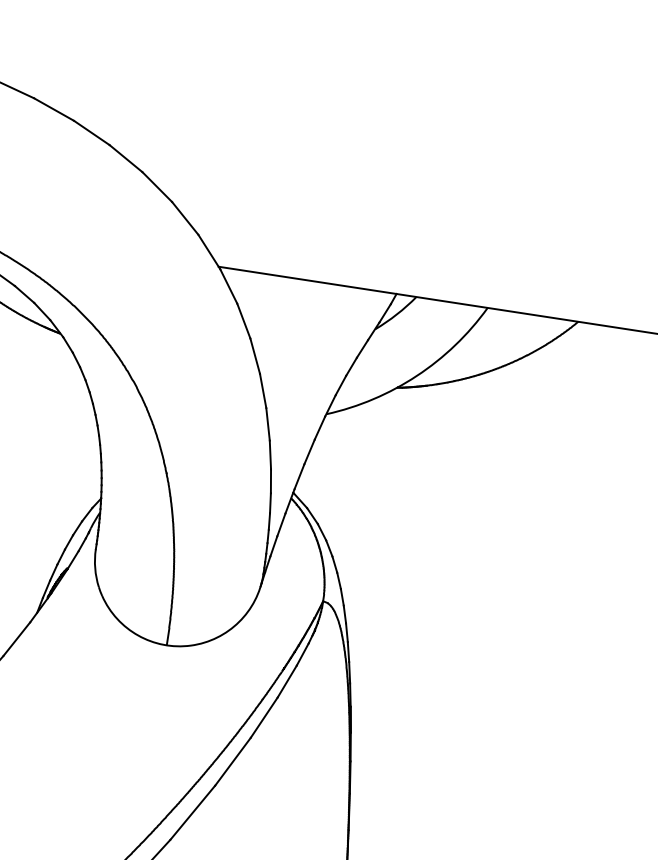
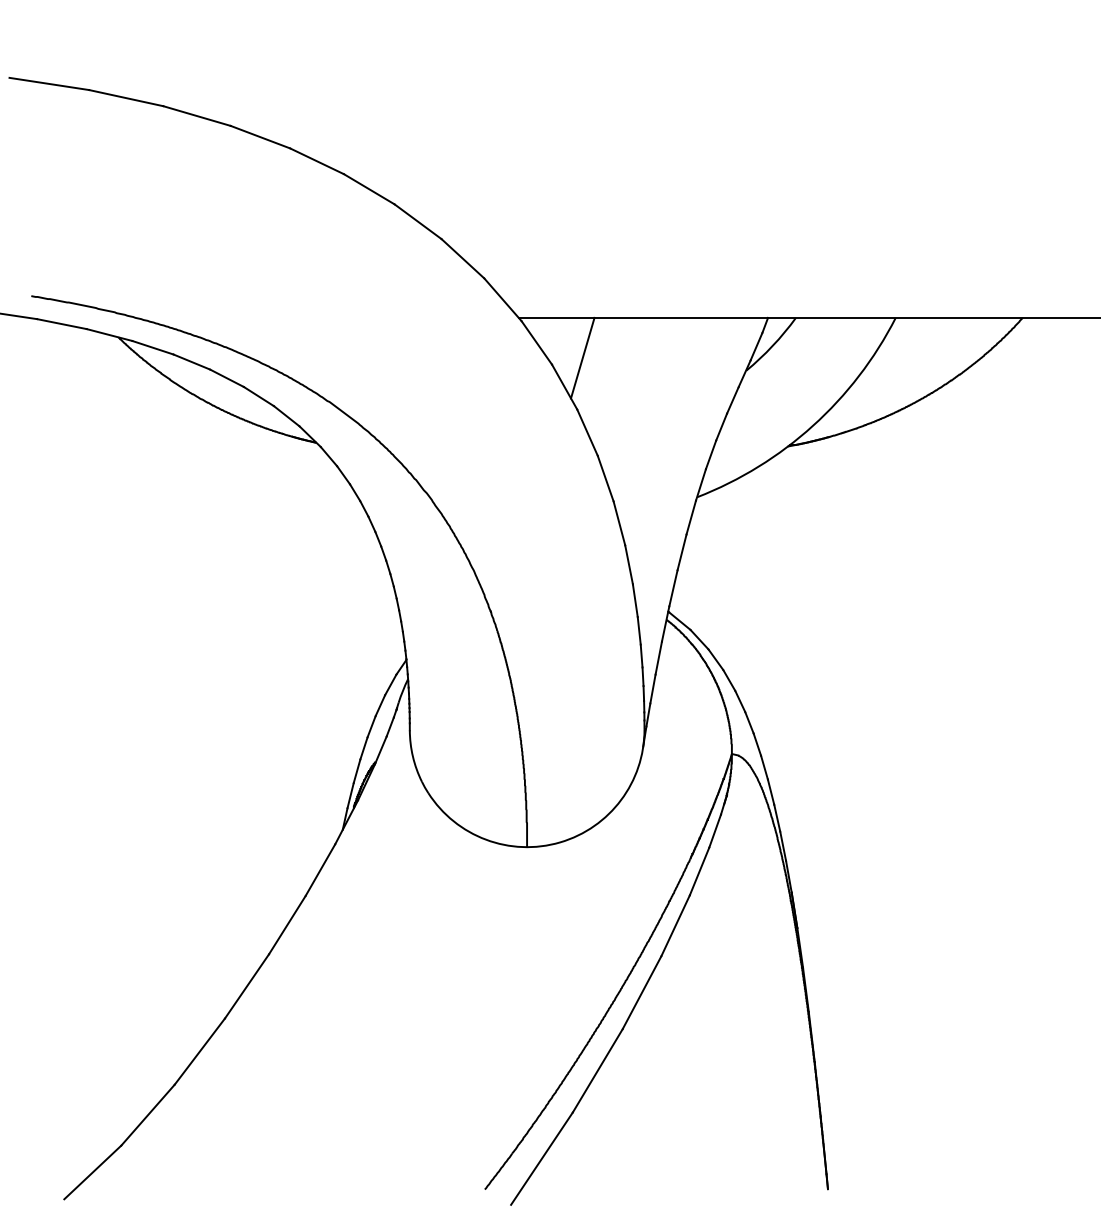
line: (259, 301) -> (582, 357), added

